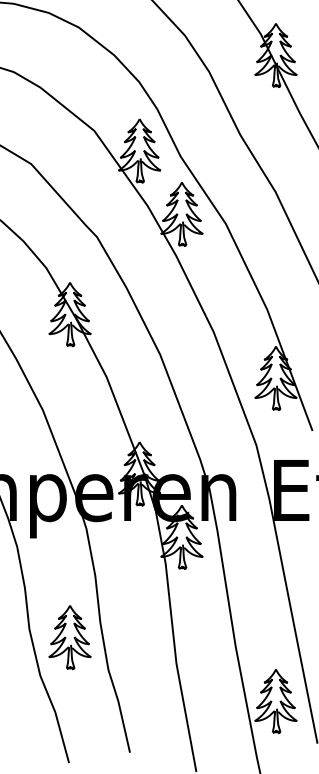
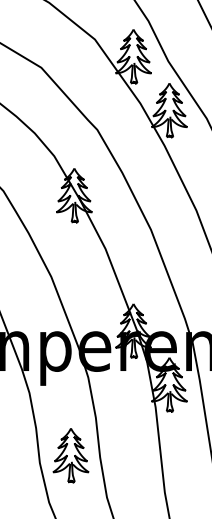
part: (69, 637) -> (70, 455), moved

